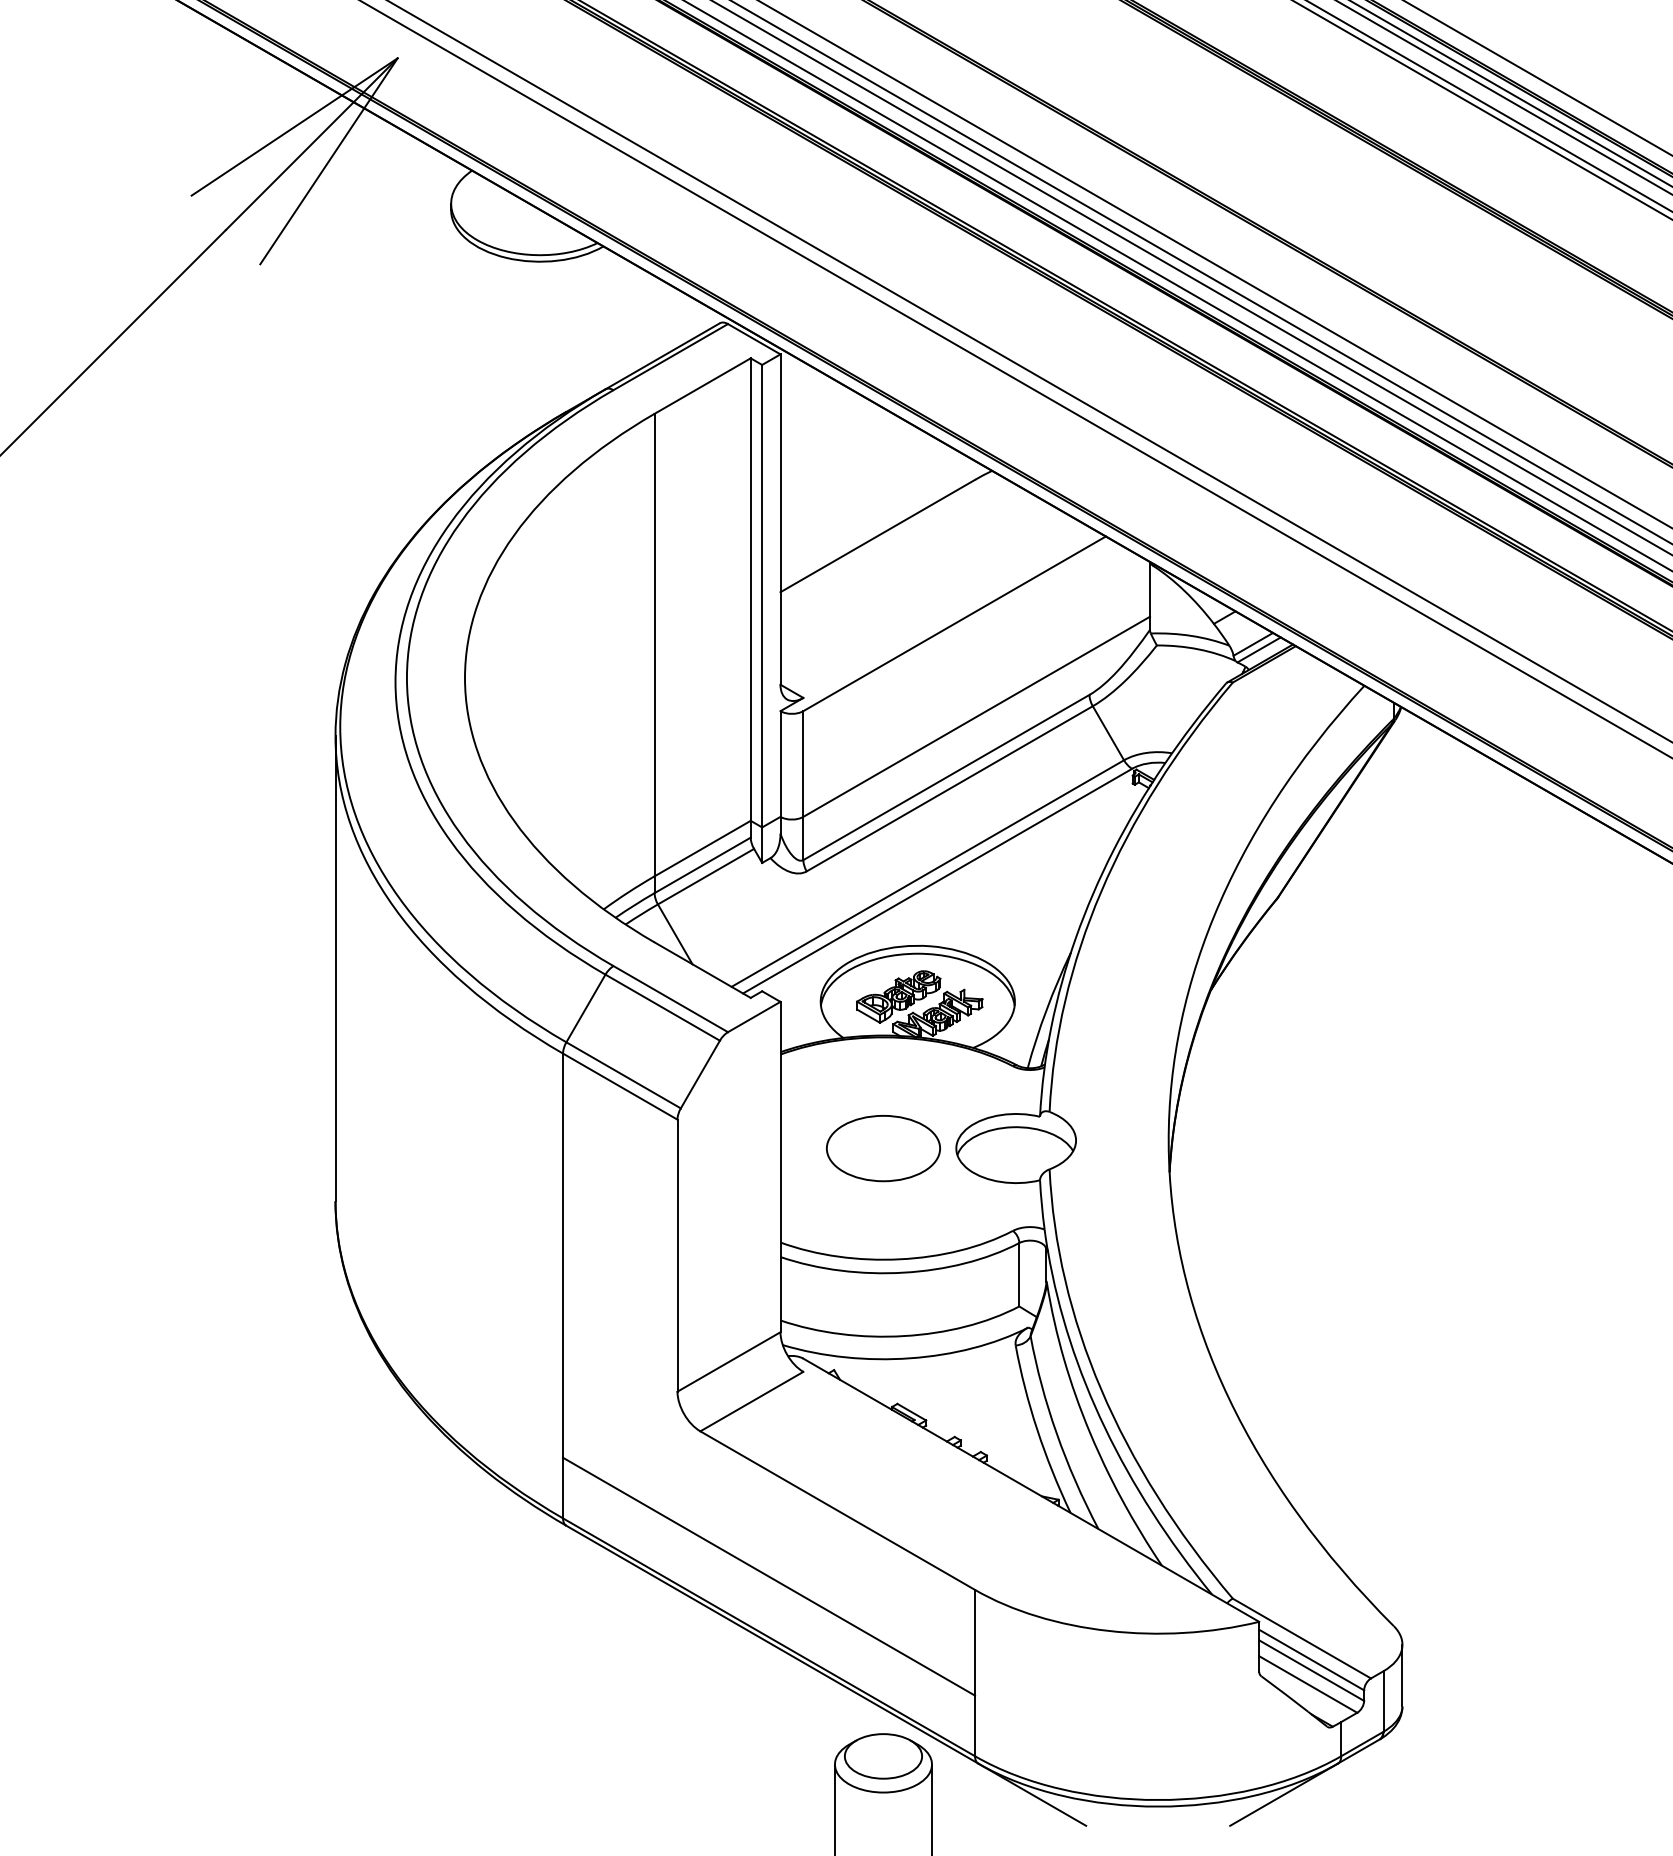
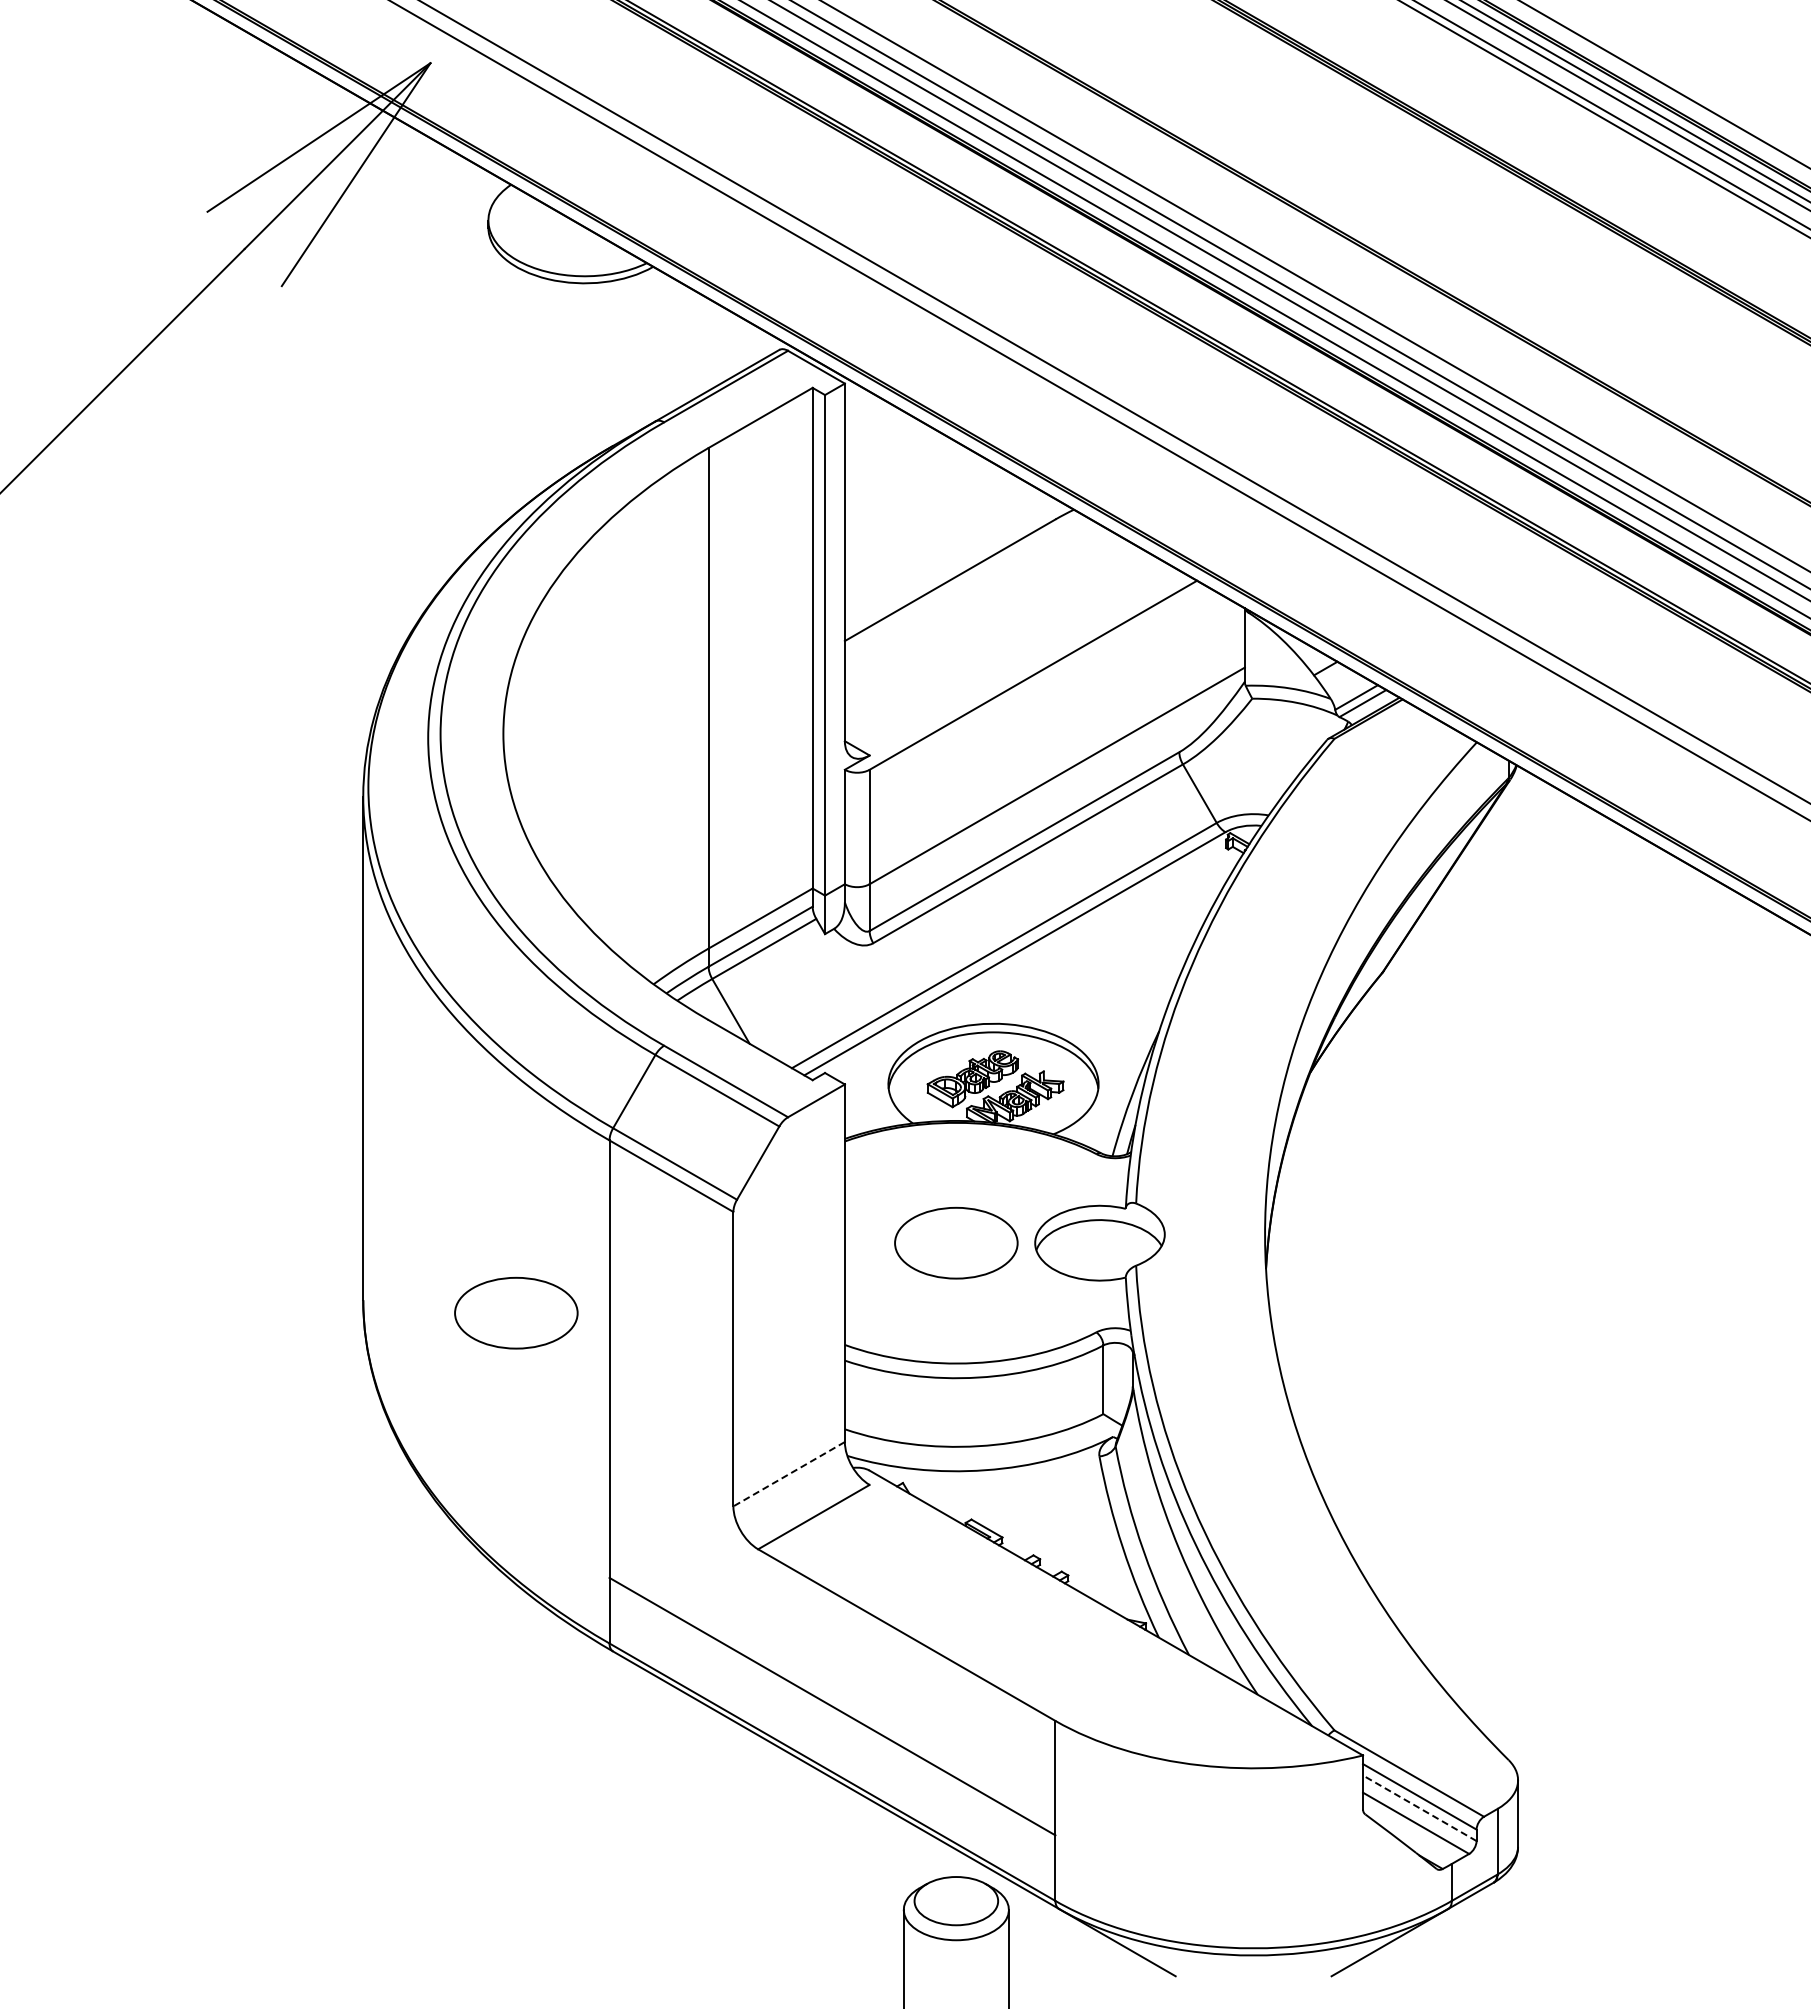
part: (477, 1212) -> (516, 1312), added
line: (728, 1362) -> (788, 1474), solid -> dashed
line: (1311, 1670) -> (1419, 1808), solid -> dashed

